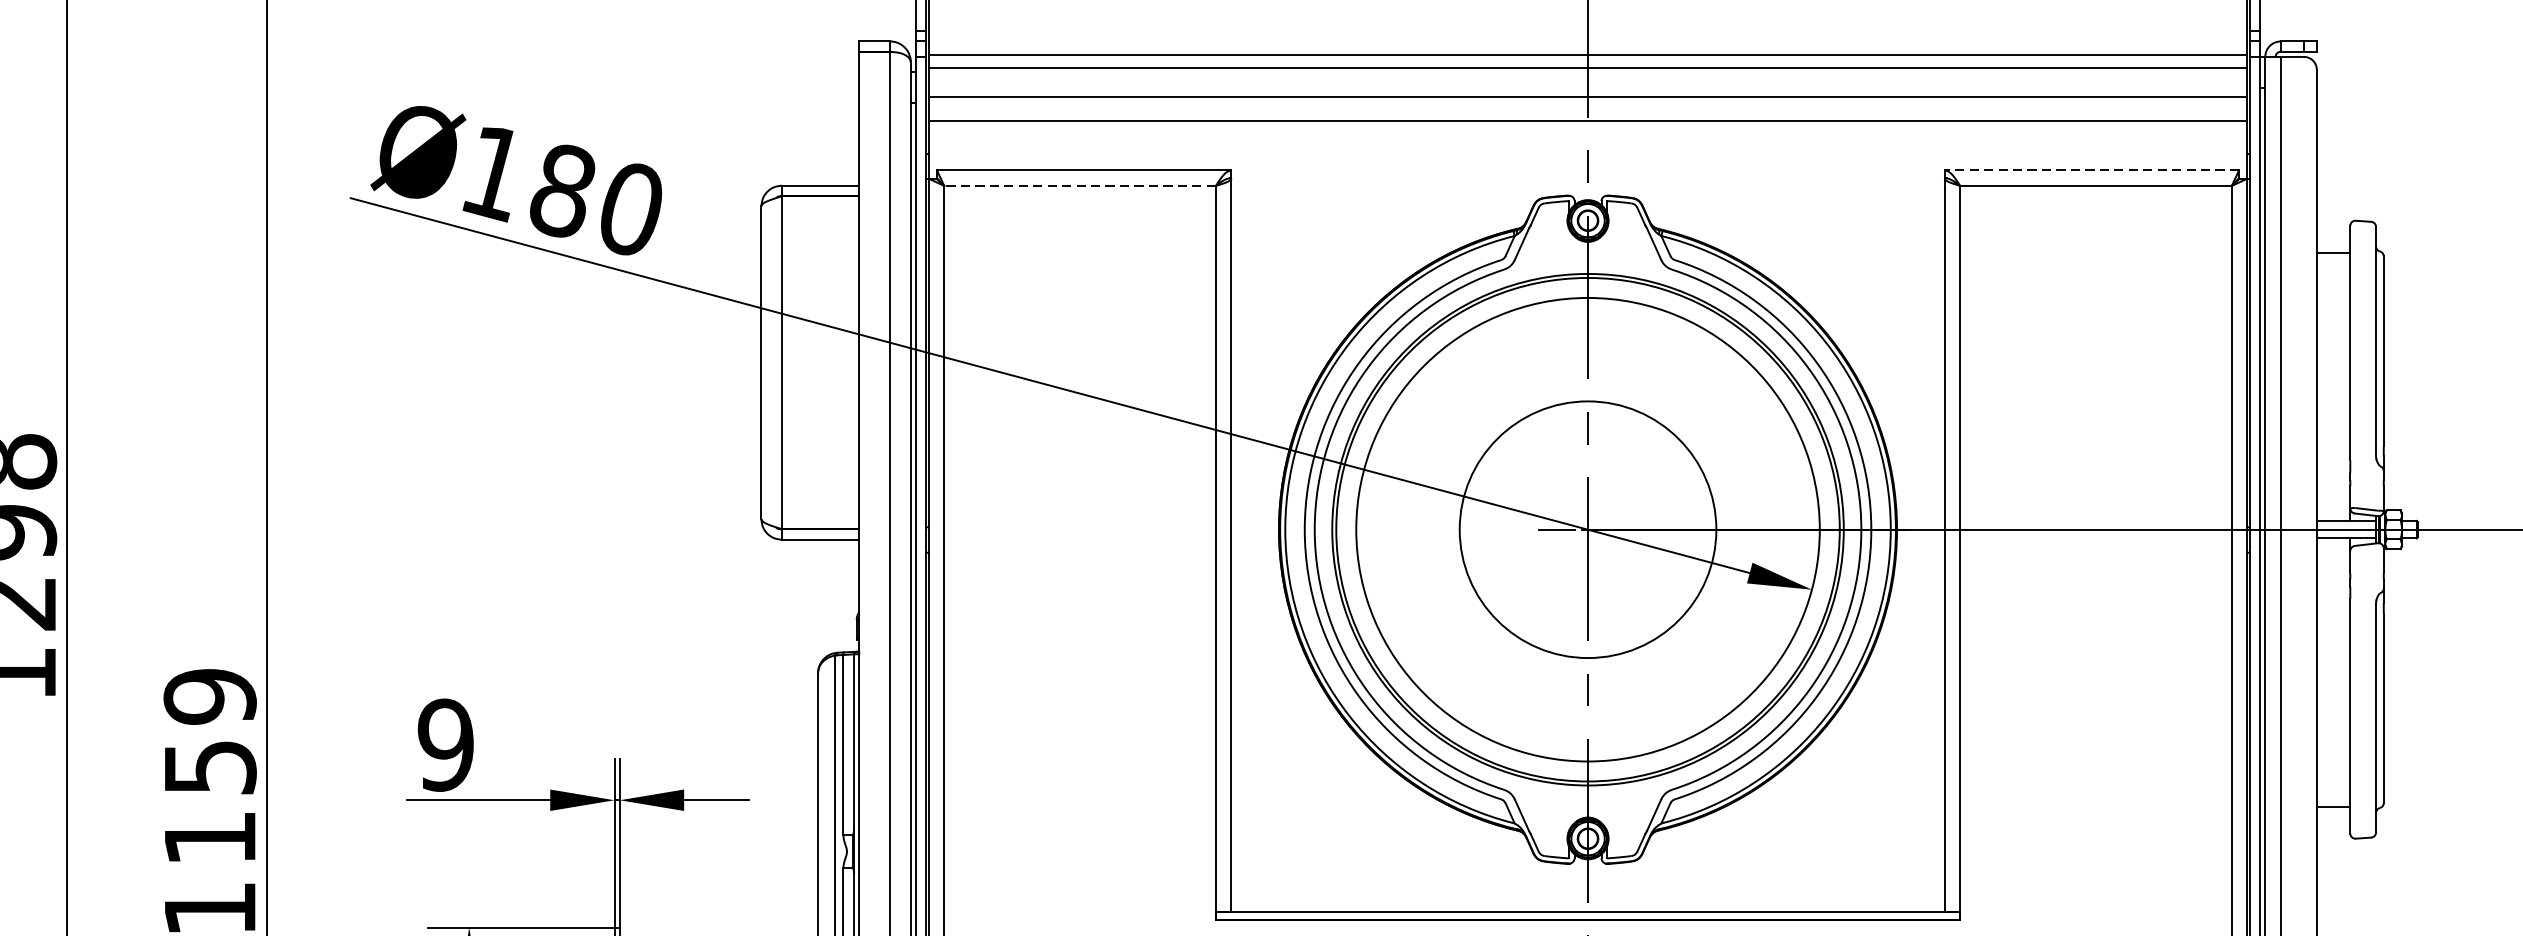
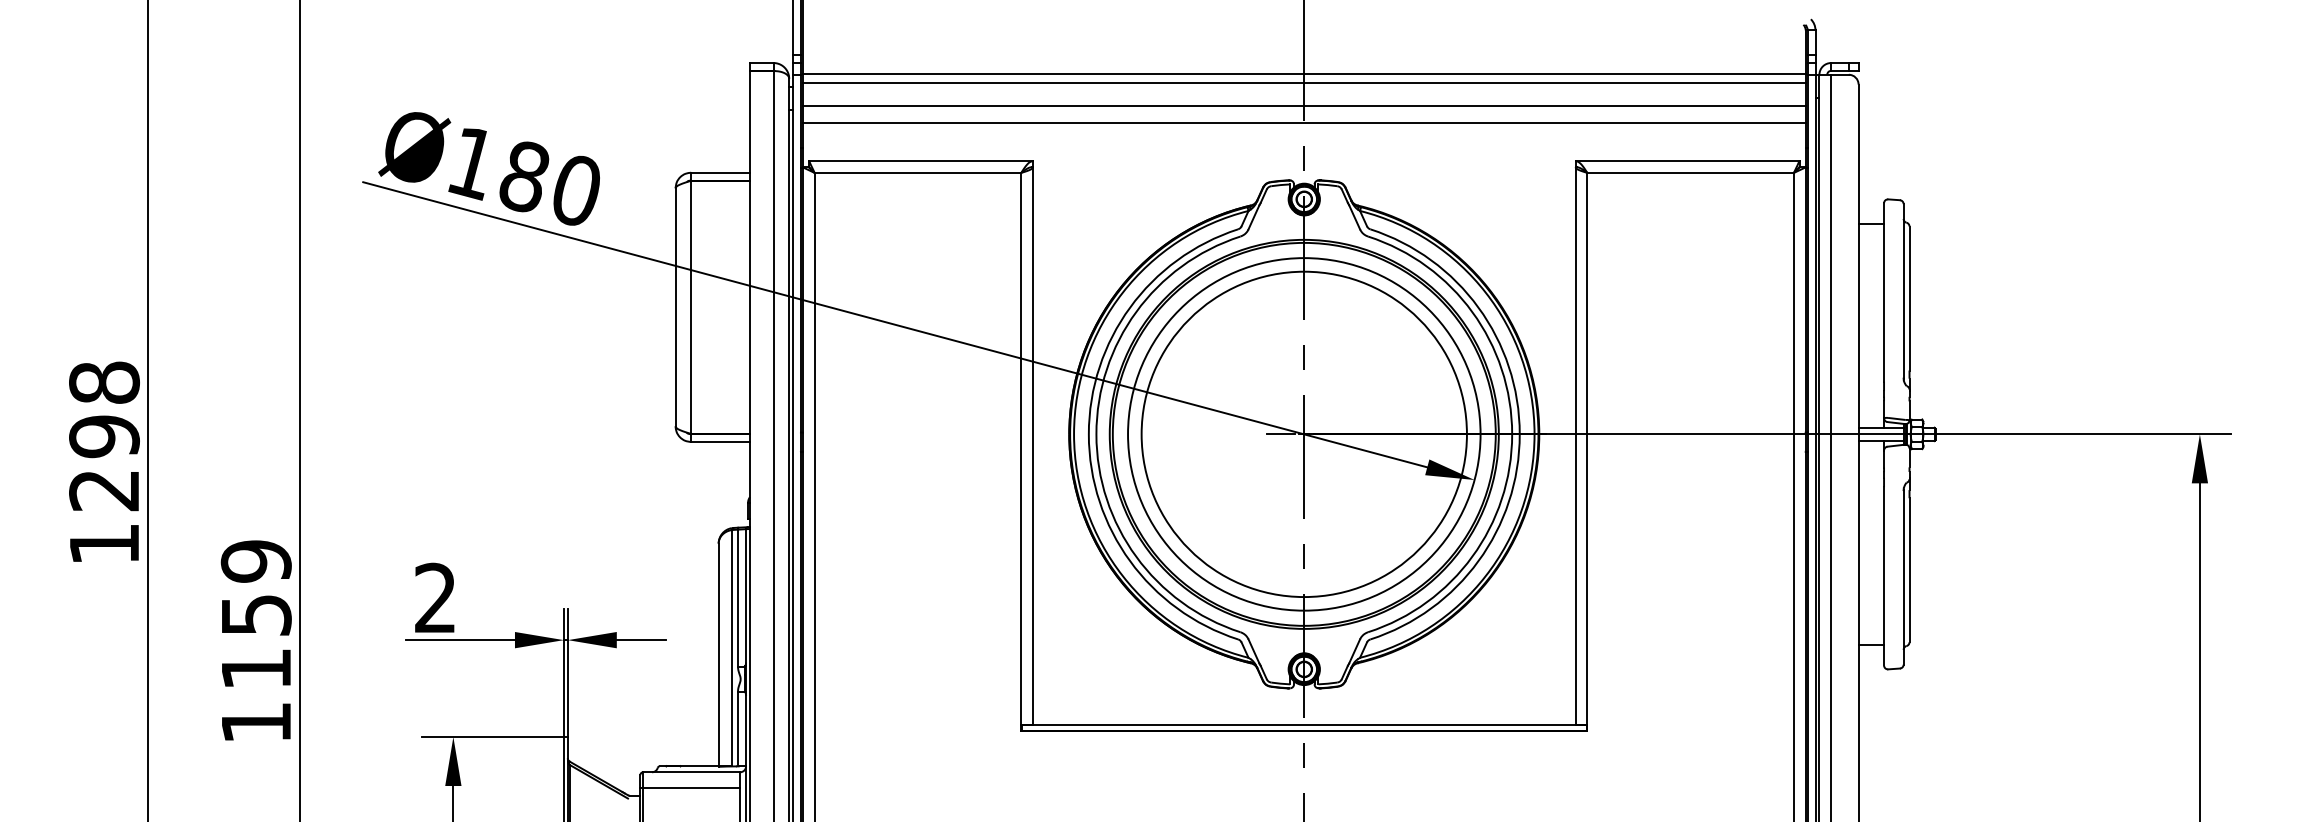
line: (2091, 170) -> (1687, 161), dashed -> solid
line: (1079, 185) -> (917, 172), dashed -> solid
circle: (1586, 529) -> (1303, 434), size x1.67
text: (445, 744) -> (435, 597), 9 -> 2

